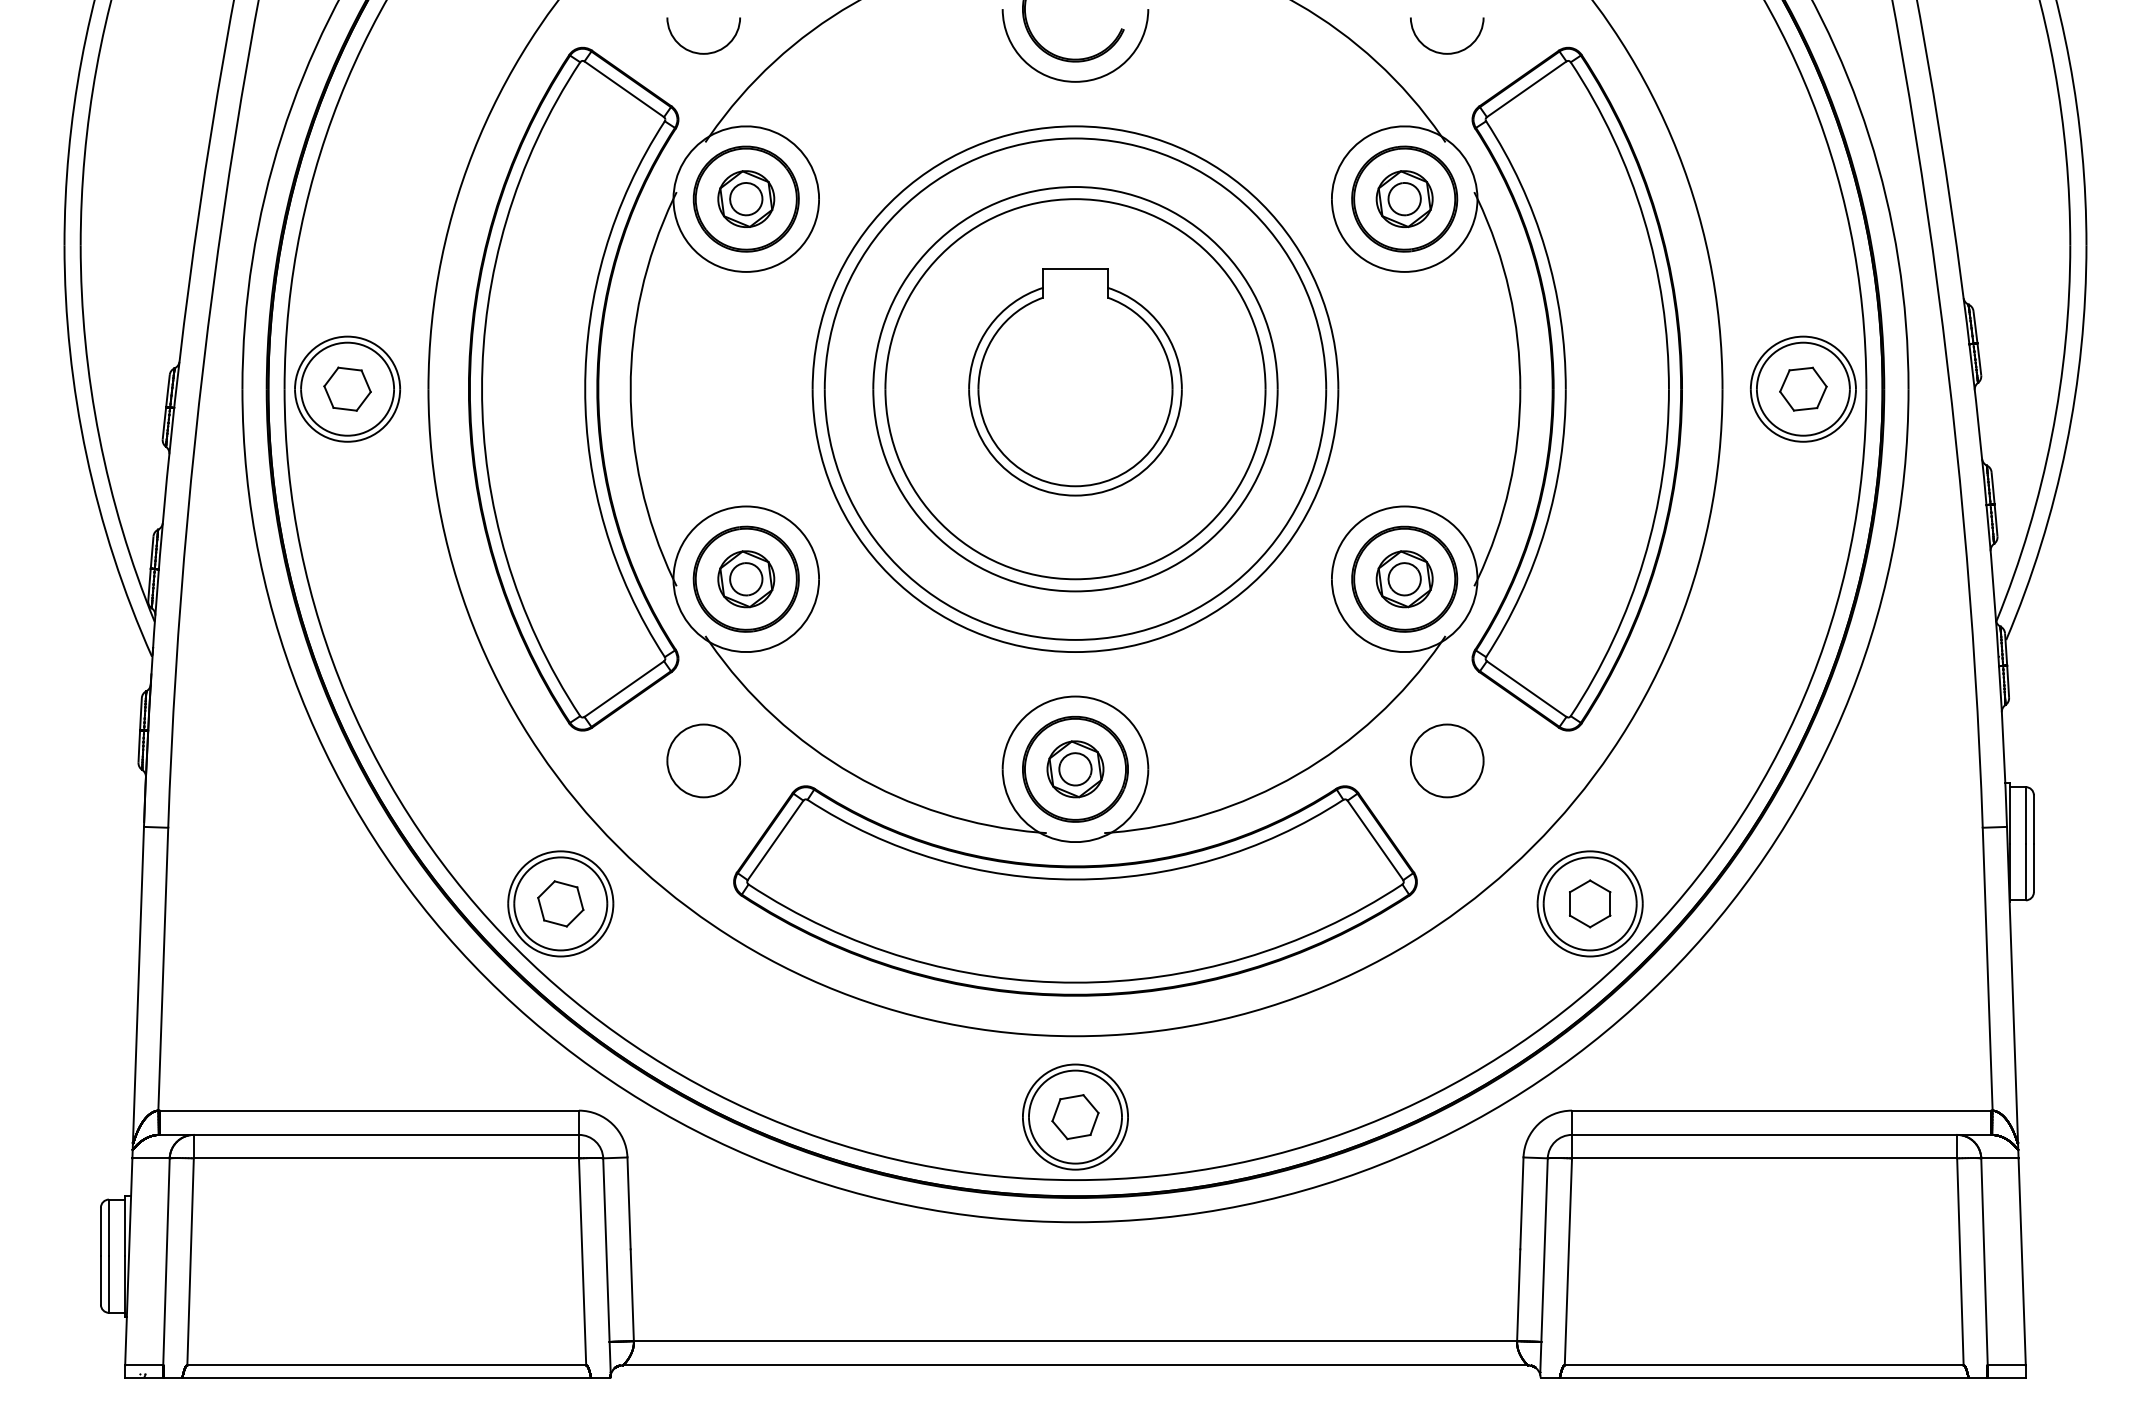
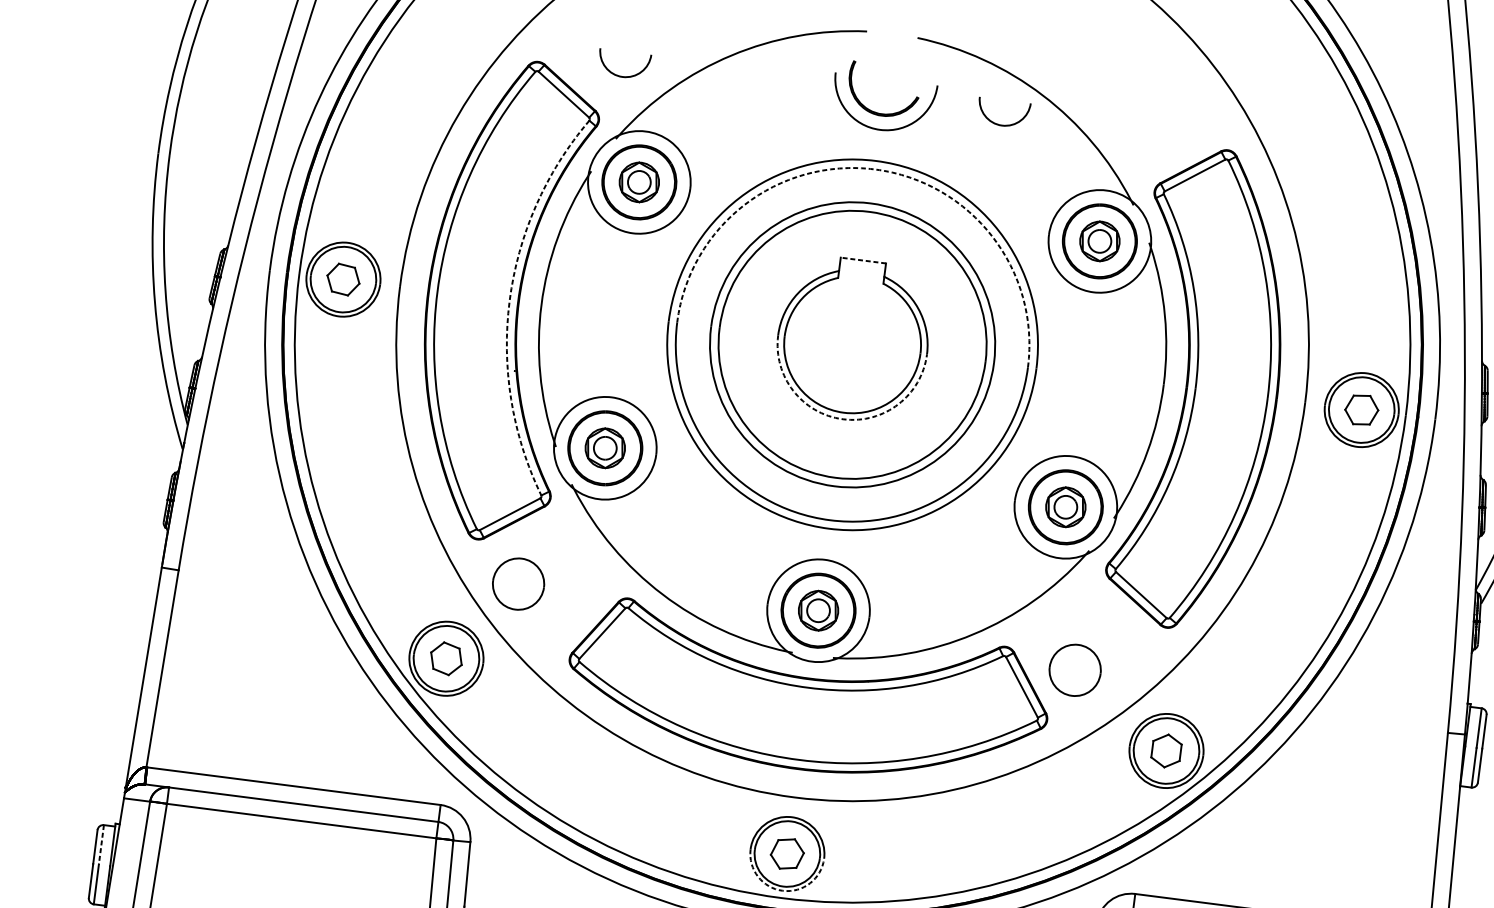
arc: (1448, 52) -> (1003, 124), moved
arc: (1075, 138) -> (875, 169), solid -> dashed
line: (1075, 268) -> (863, 260), solid -> dashed
arc: (585, 389) -> (509, 301), solid -> dashed
arc: (1075, 495) -> (843, 419), solid -> dashed
part: (703, 760) -> (518, 583), moved
part: (1447, 760) -> (1075, 670), moved
arc: (1075, 1169) -> (782, 890), solid -> dashed
line: (109, 1228) -> (101, 845), solid -> dashed

